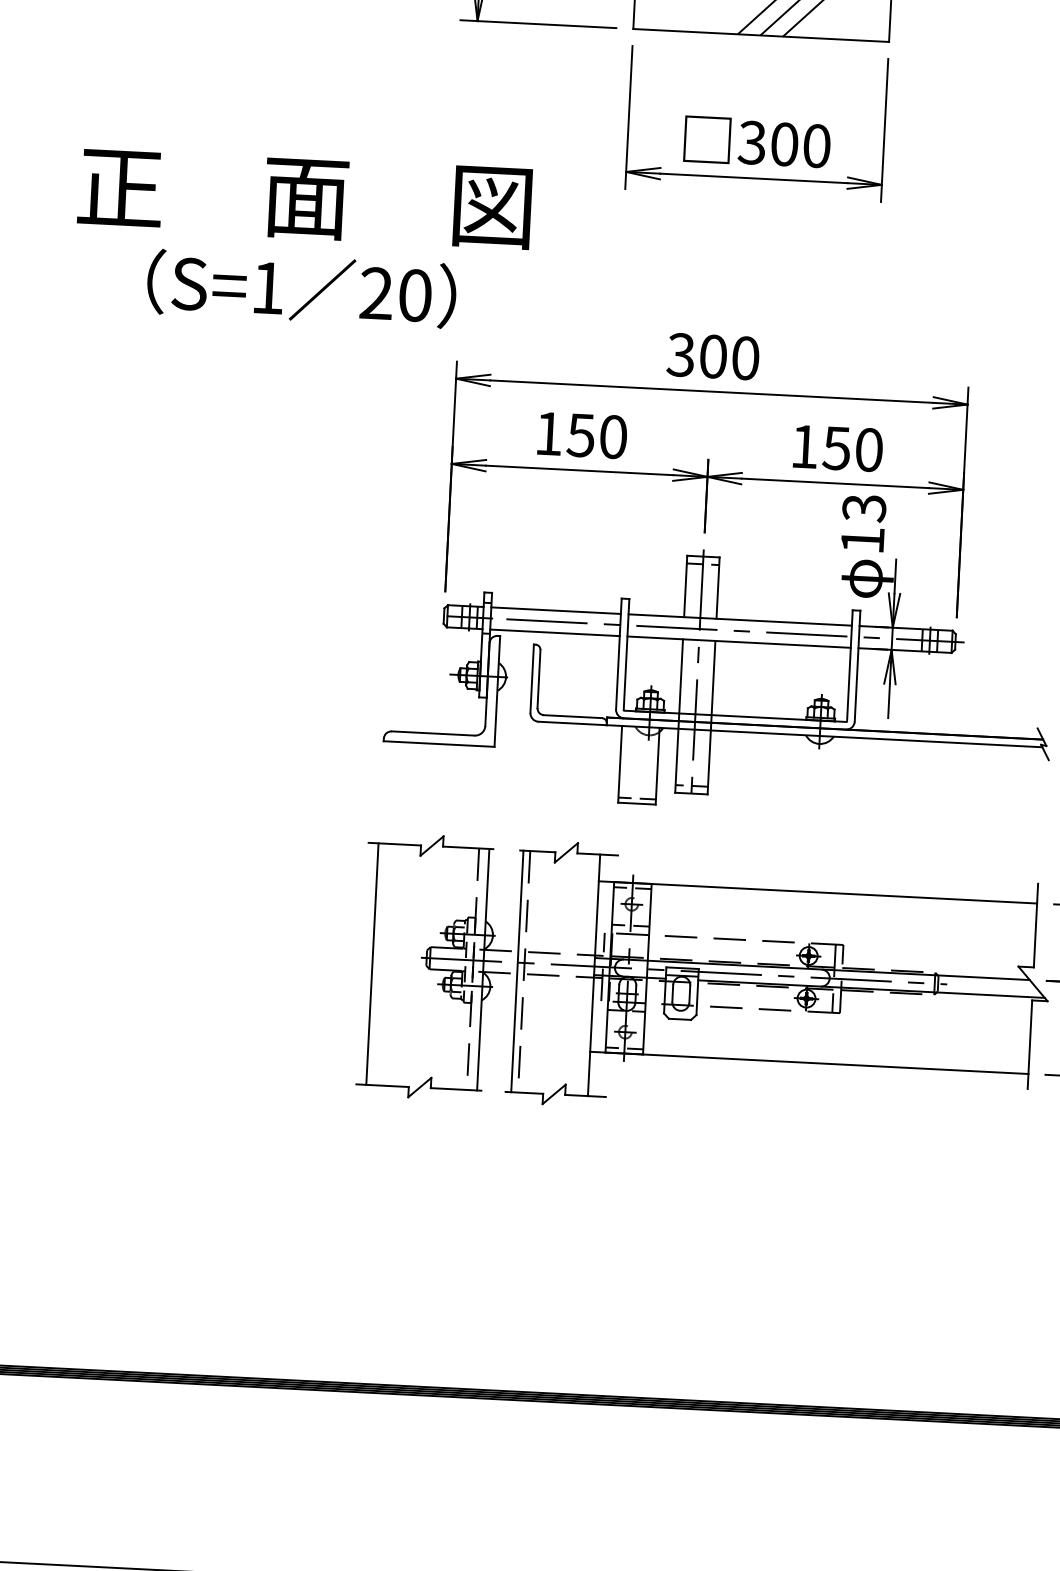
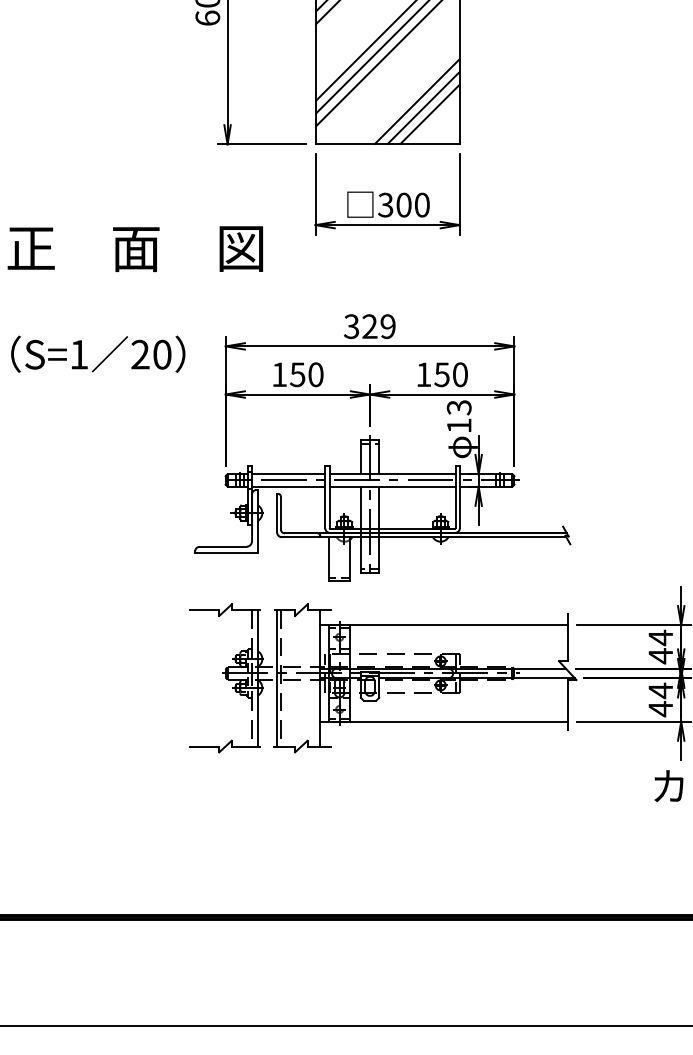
text: (302, 287) -> (98, 353), moved
text: (728, 357) -> (378, 326), 300 -> 329
line: (372, 964) -> (195, 678), removed

